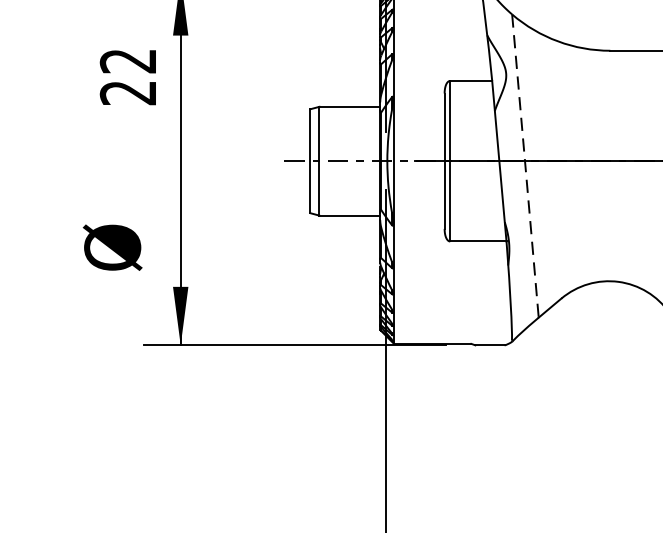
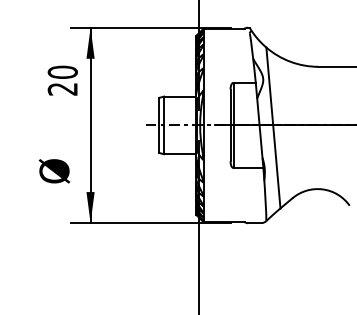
text: (127, 59) -> (62, 71), 22 -> 20
line: (525, 167) -> (273, 128), dashed -> solid

